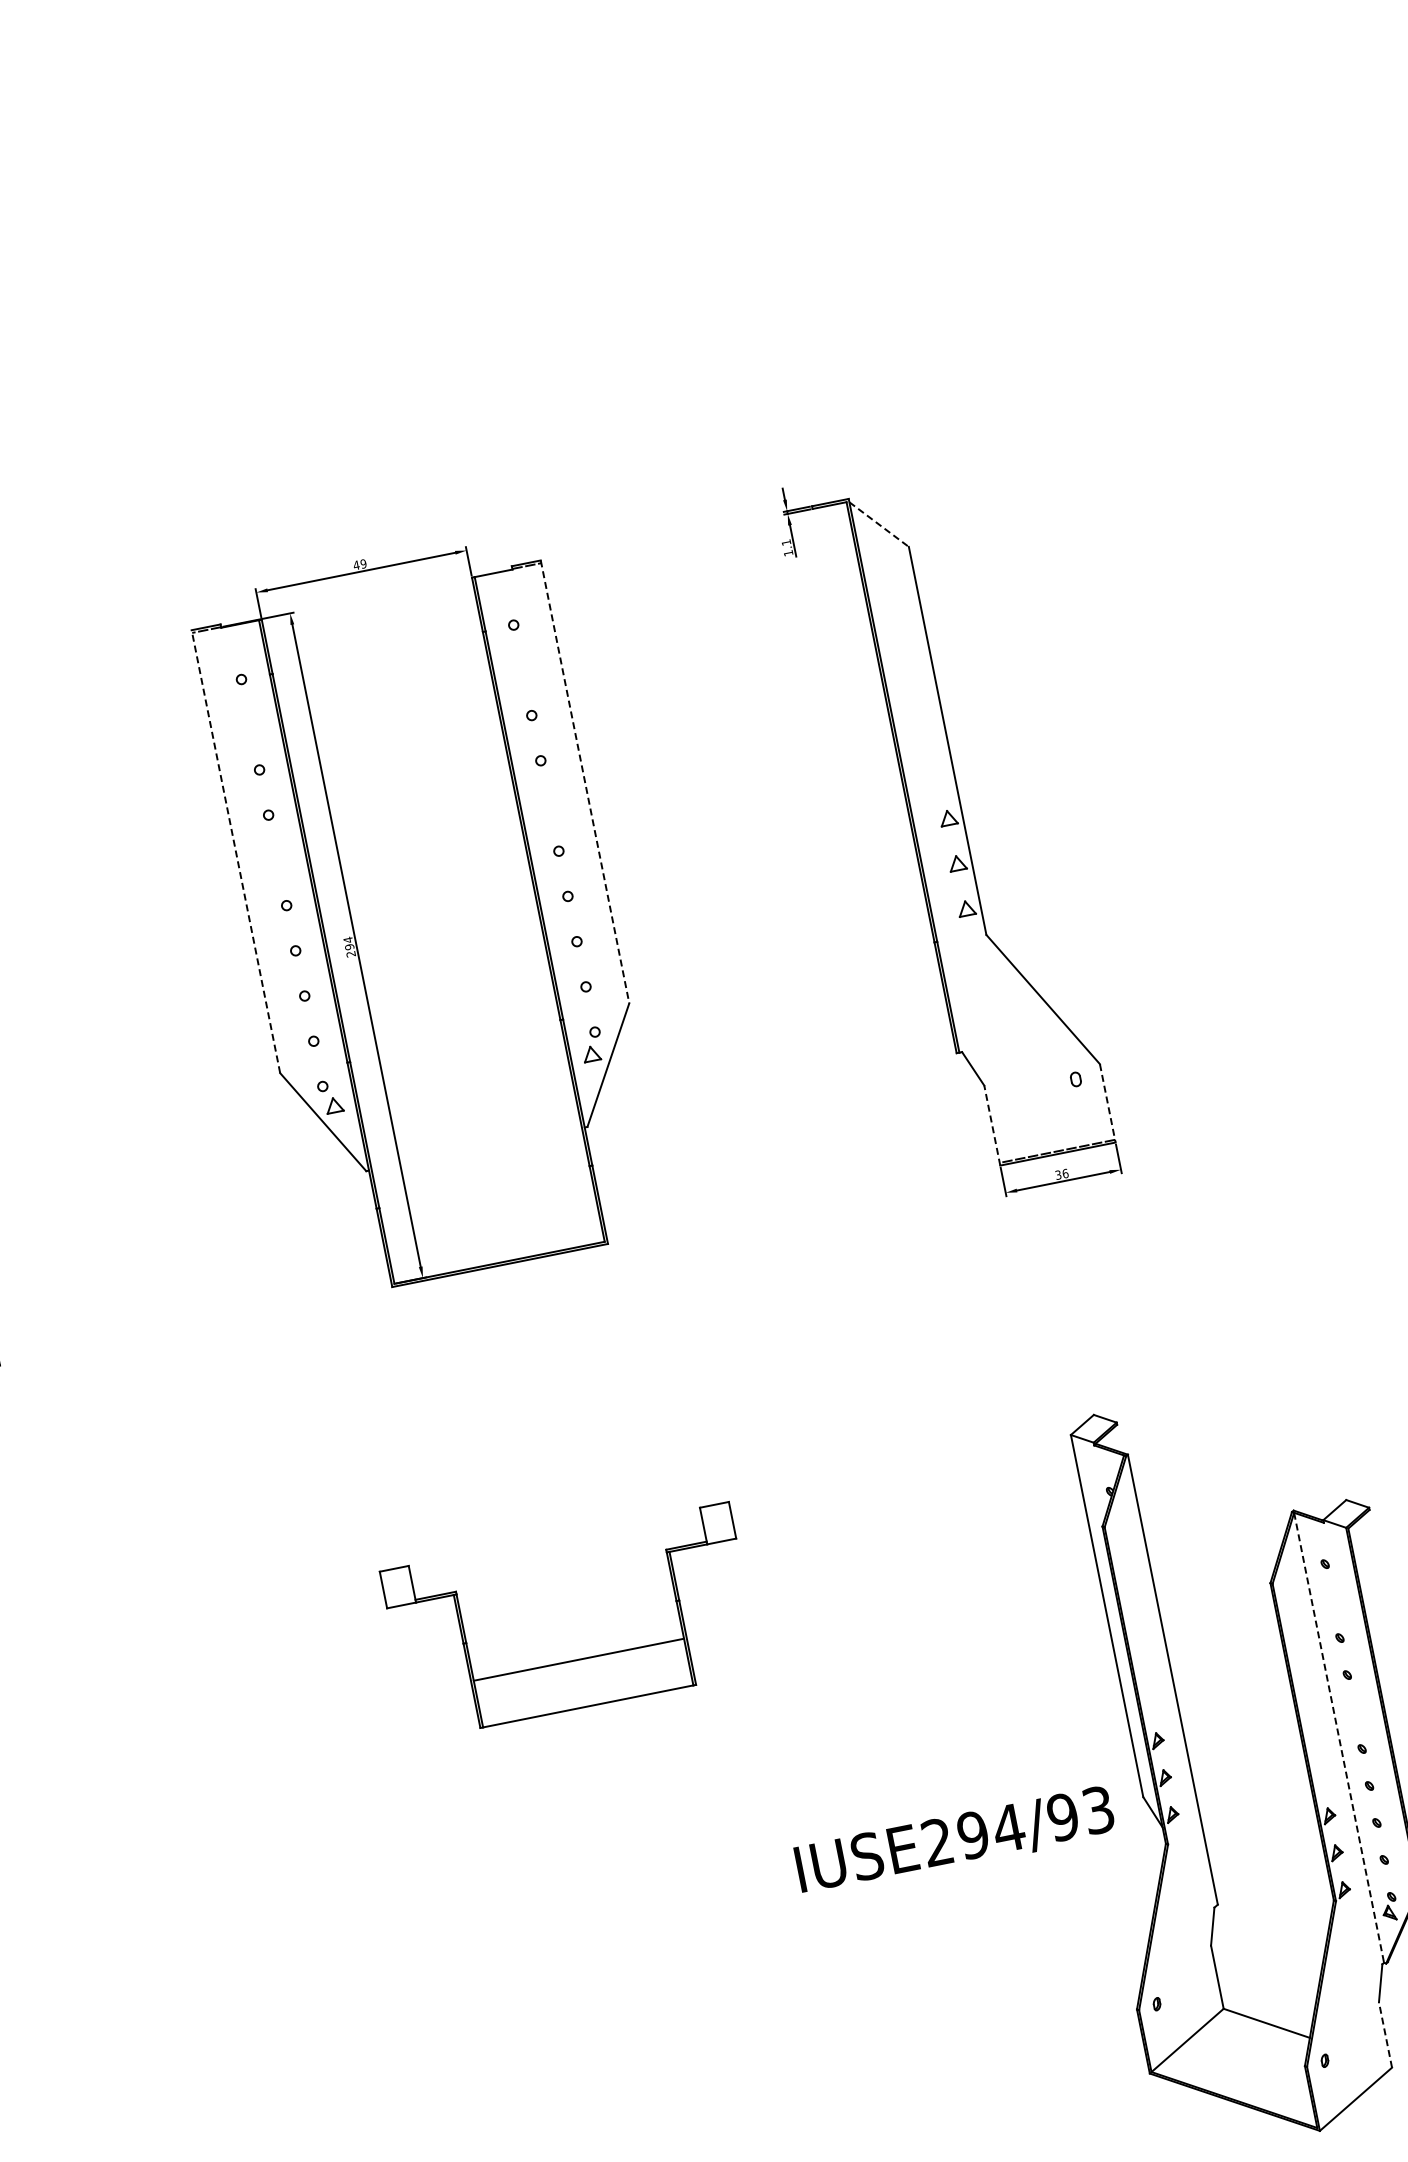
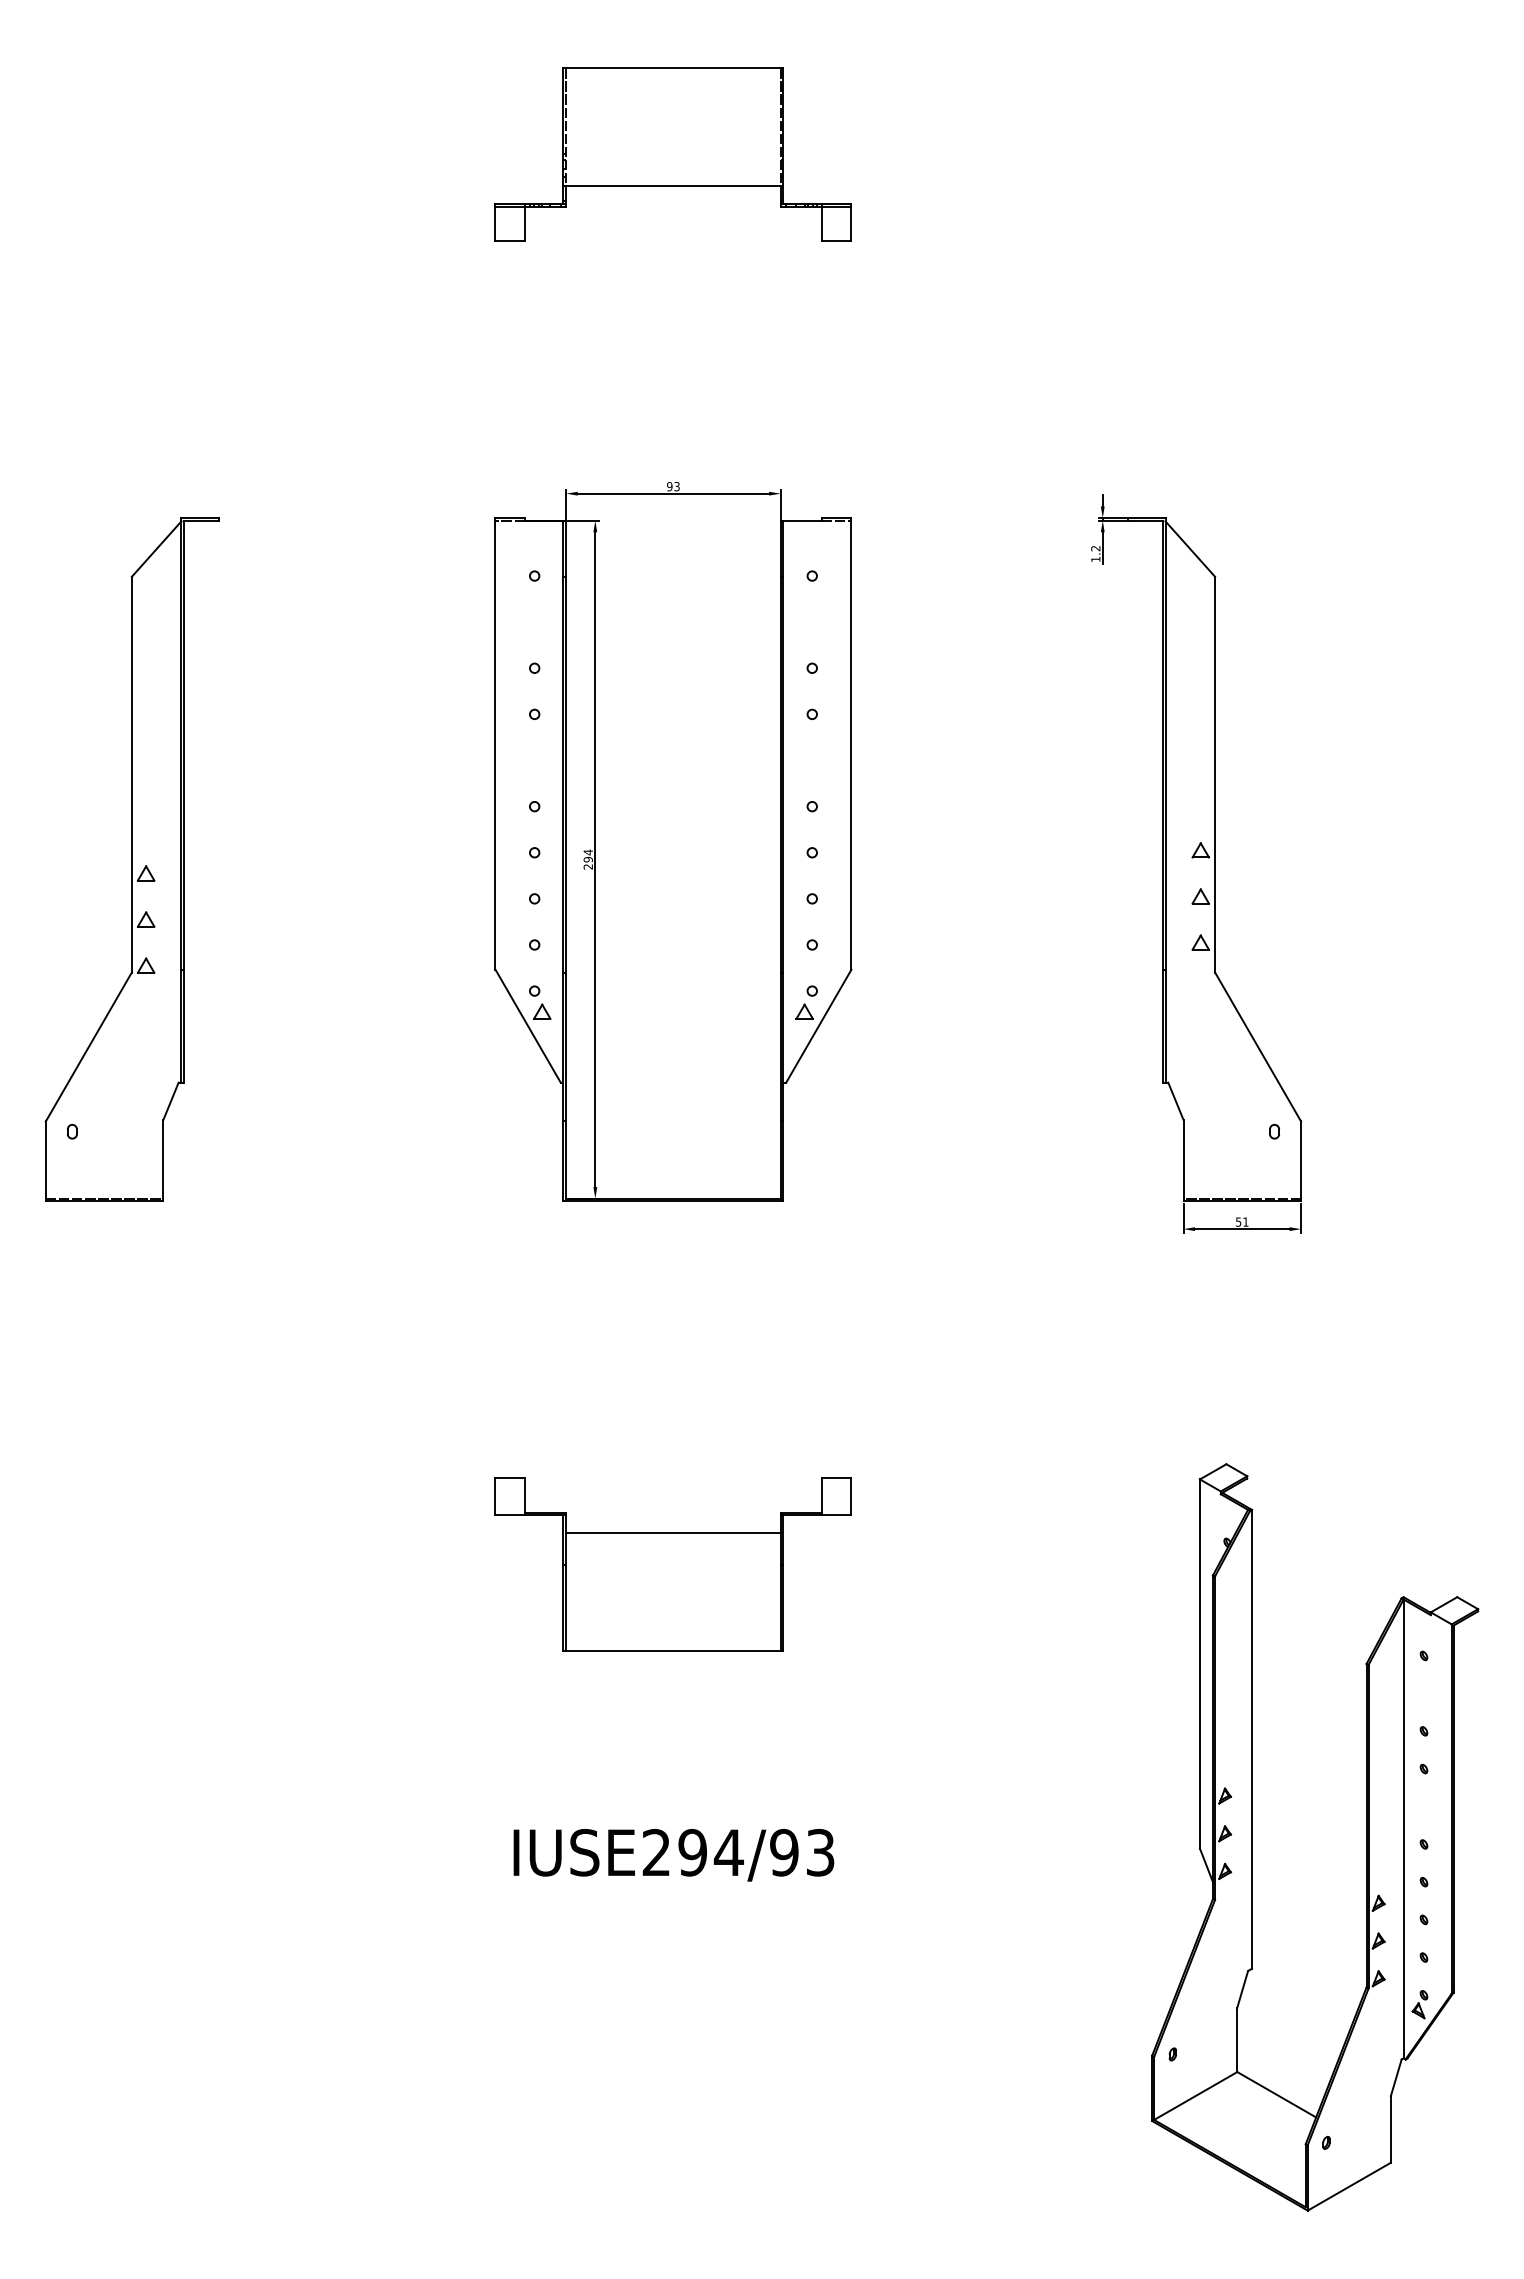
part: (294, 239) -> (672, 154), added
line: (879, 524) -> (1190, 549), dashed -> solid
text: (786, 542) -> (1095, 548), 1.1 -> 1.2
text: (359, 564) -> (672, 486), 49 -> 93
line: (585, 781) -> (851, 743), dashed -> solid
line: (235, 851) -> (495, 743), dashed -> solid
line: (1108, 1103) -> (1301, 1161), dashed -> solid
line: (992, 1125) -> (1183, 1160), dashed -> solid
text: (1062, 1173) -> (1242, 1221), 36 -> 51
line: (578, 1659) -> (673, 1533), moved
line: (1339, 1738) -> (1403, 1829), dashed -> solid
text: (954, 1841) -> (673, 1855), moved
line: (1384, 2034) -> (1390, 2128), dashed -> solid

